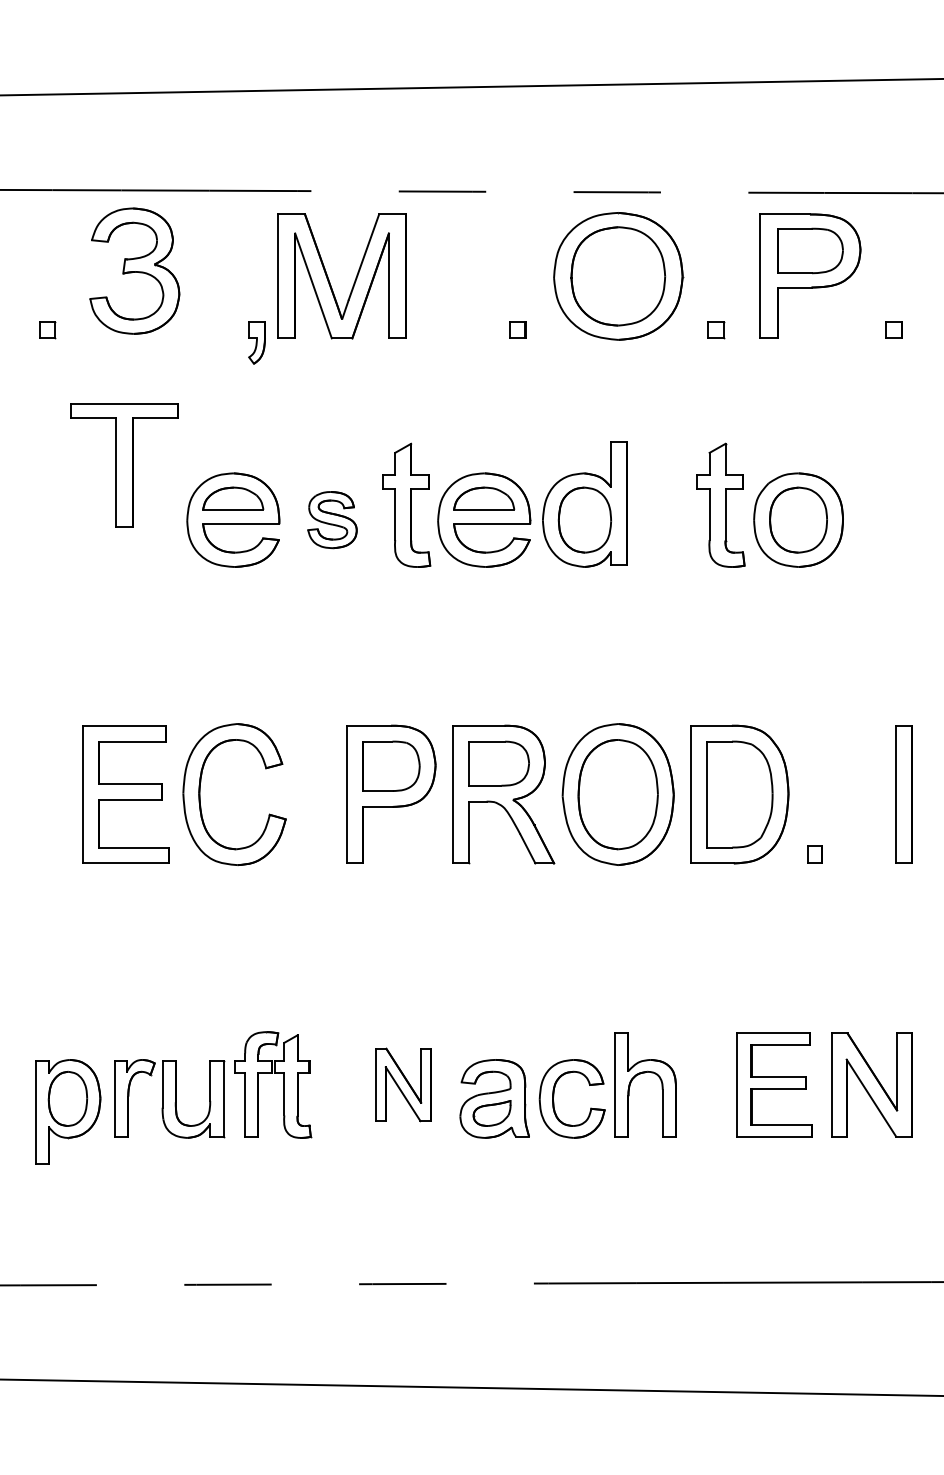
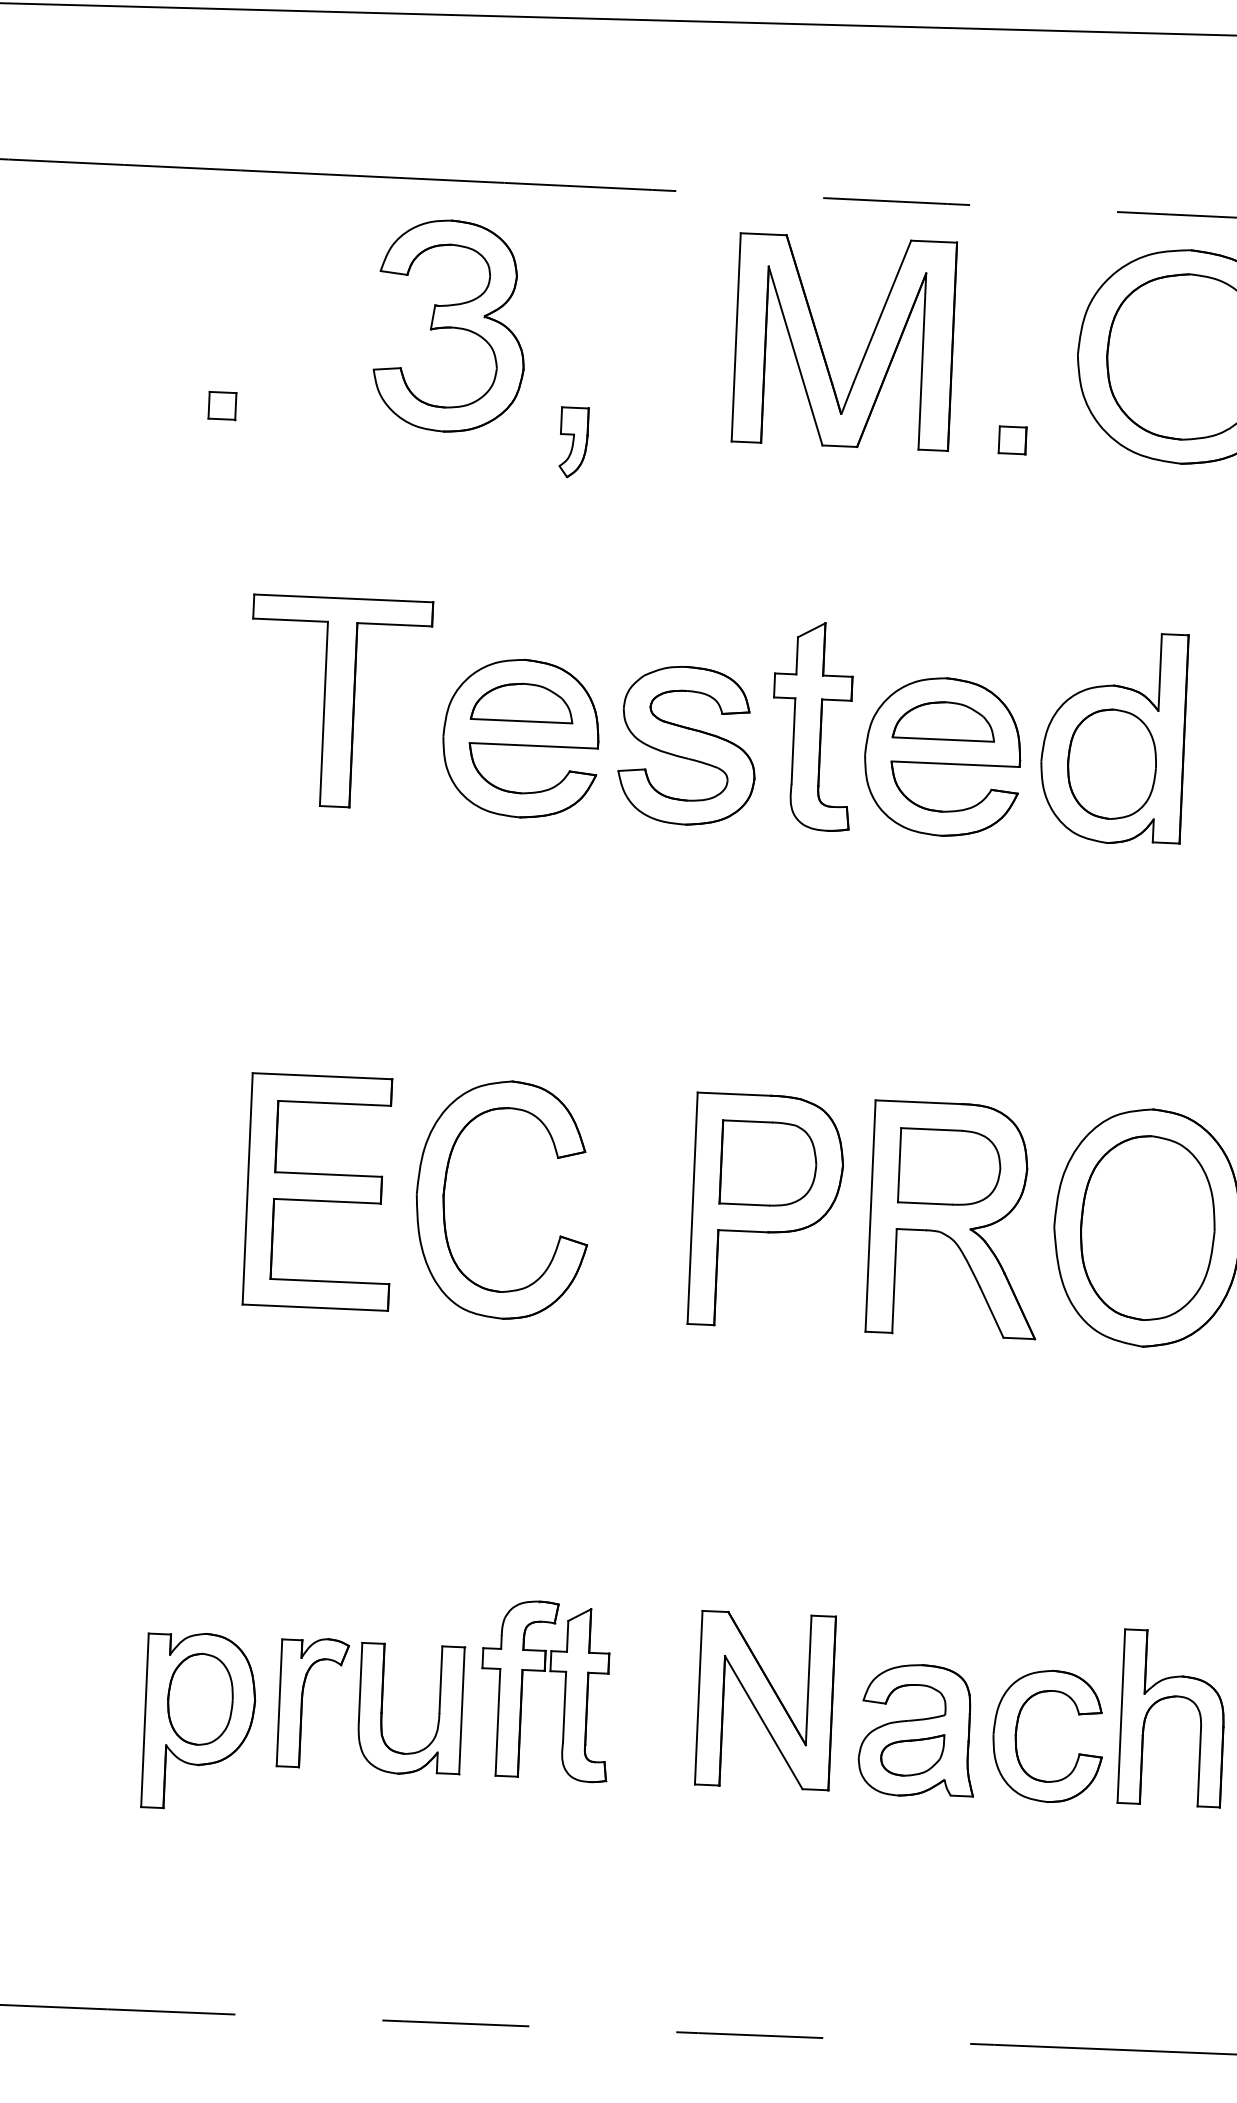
part: (134, 270) -> (449, 325), moved
part: (329, 279) -> (822, 346), moved
part: (124, 465) -> (339, 702), moved
part: (332, 519) -> (687, 744), size x1.67
part: (403, 1084) -> (765, 1699), size x1.43

